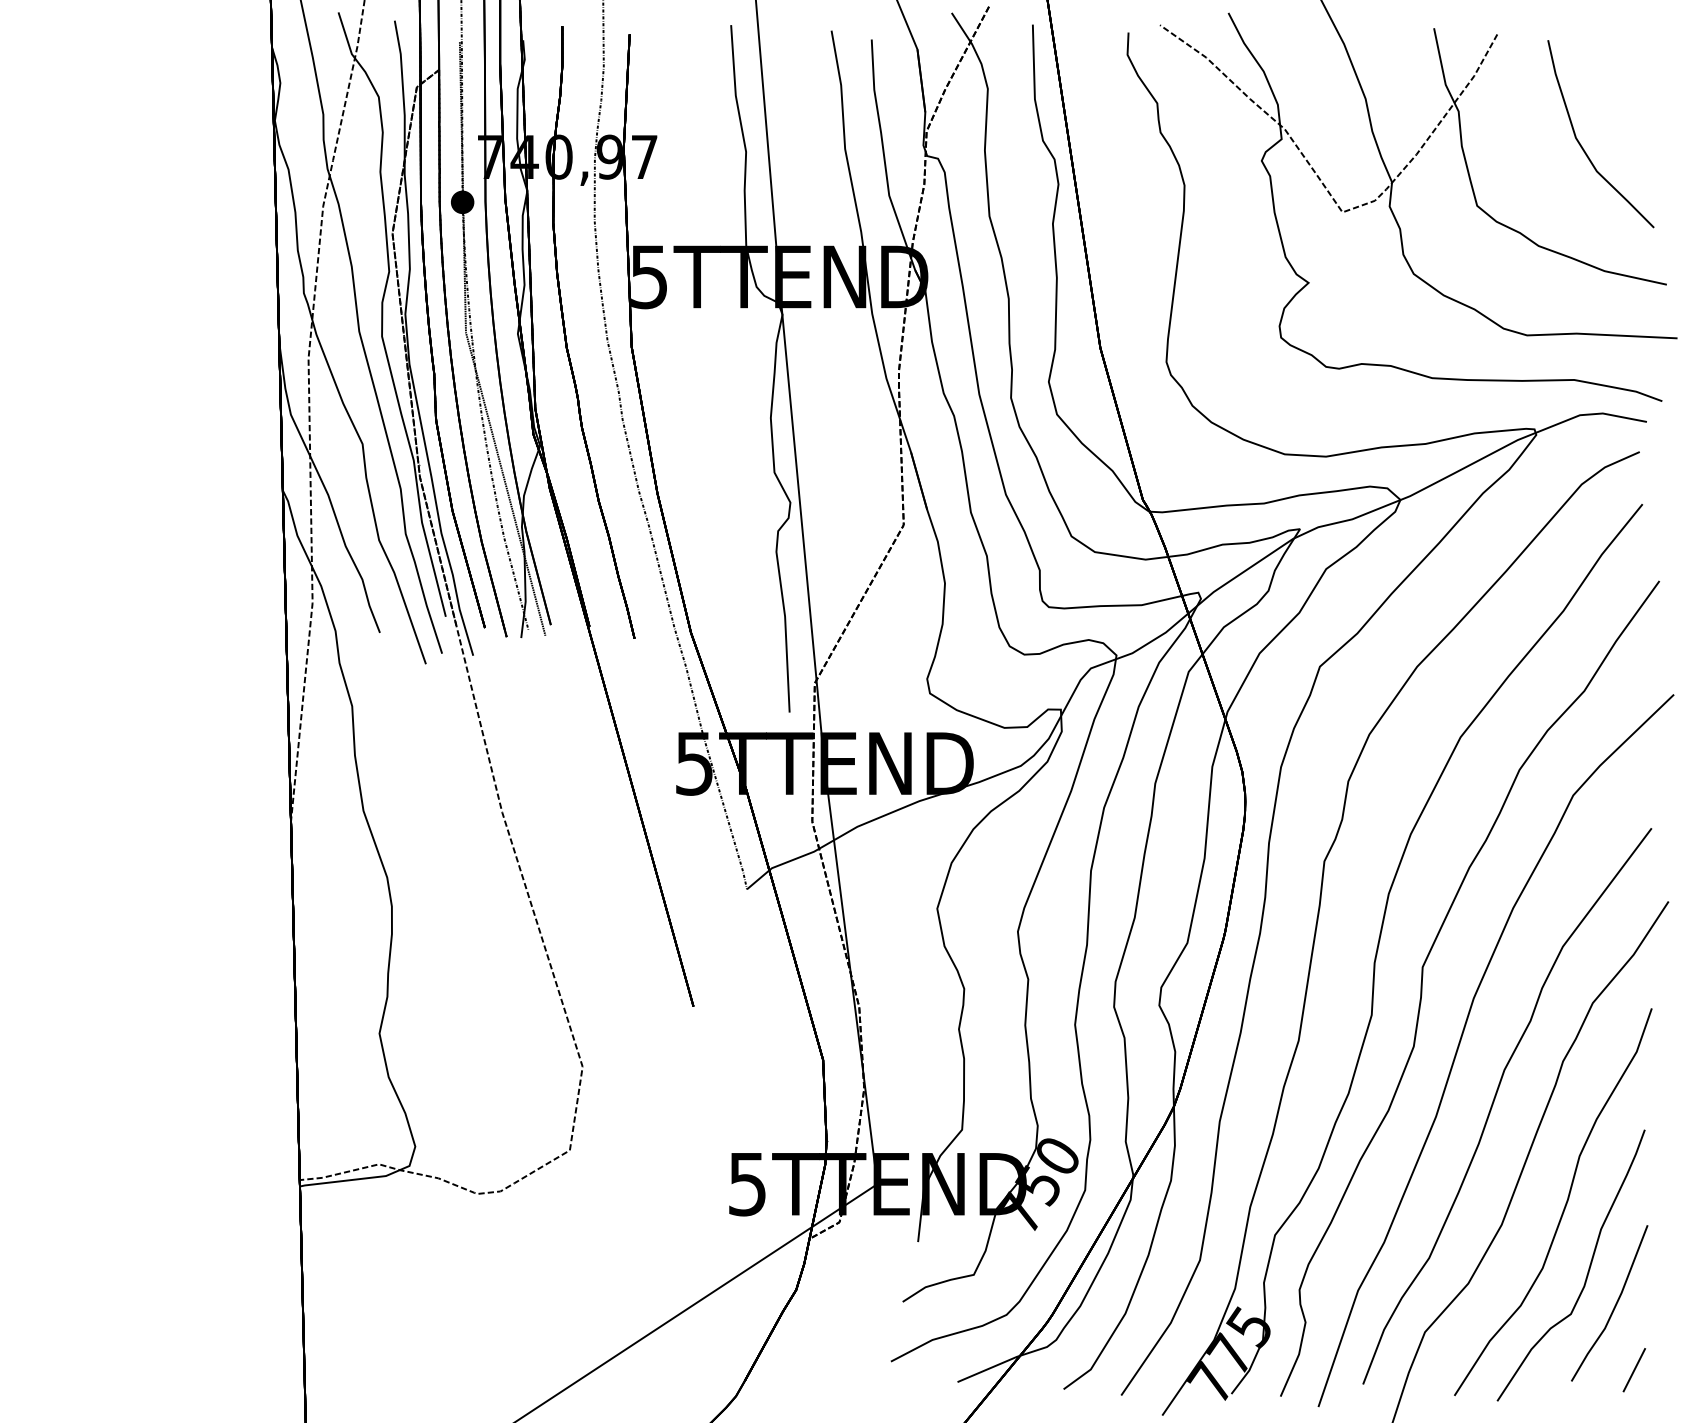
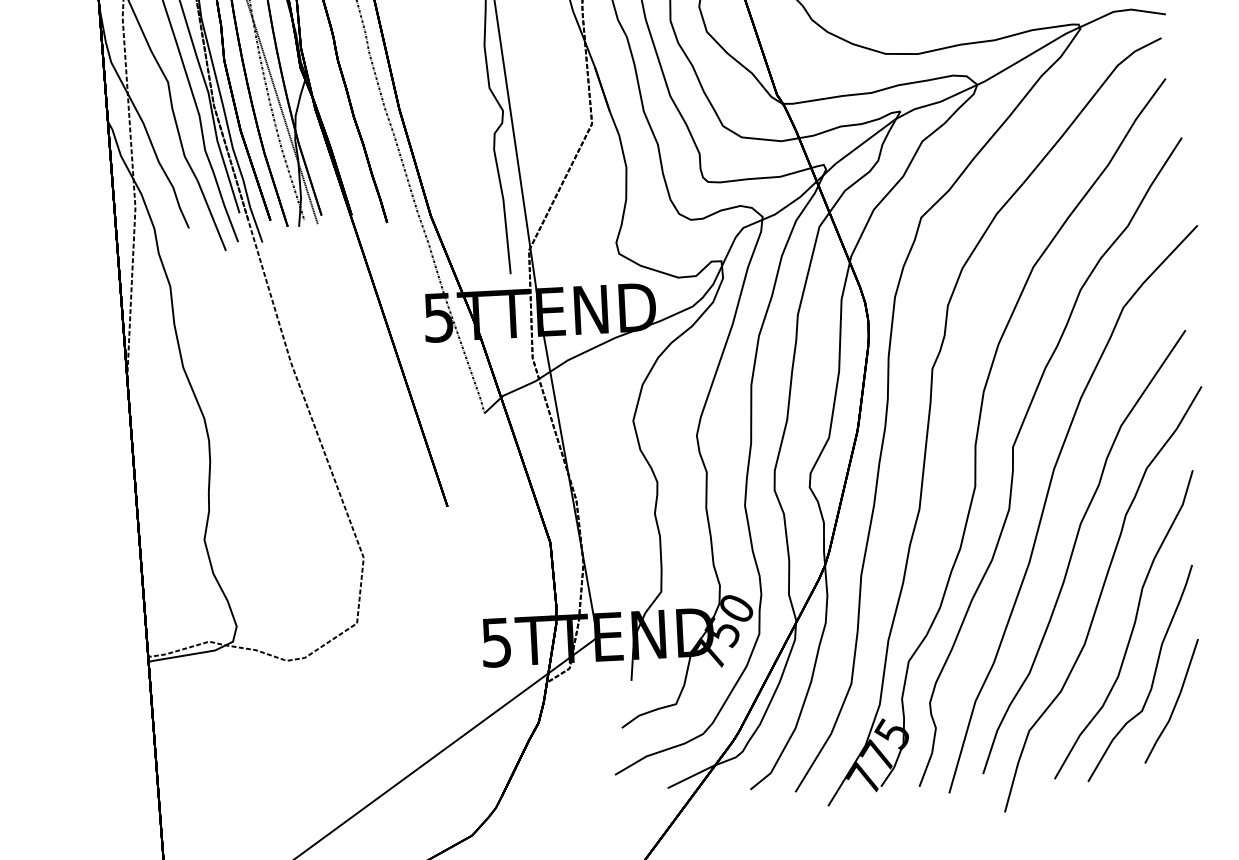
line: (1633, 1370) -> (1192, 752), removed

